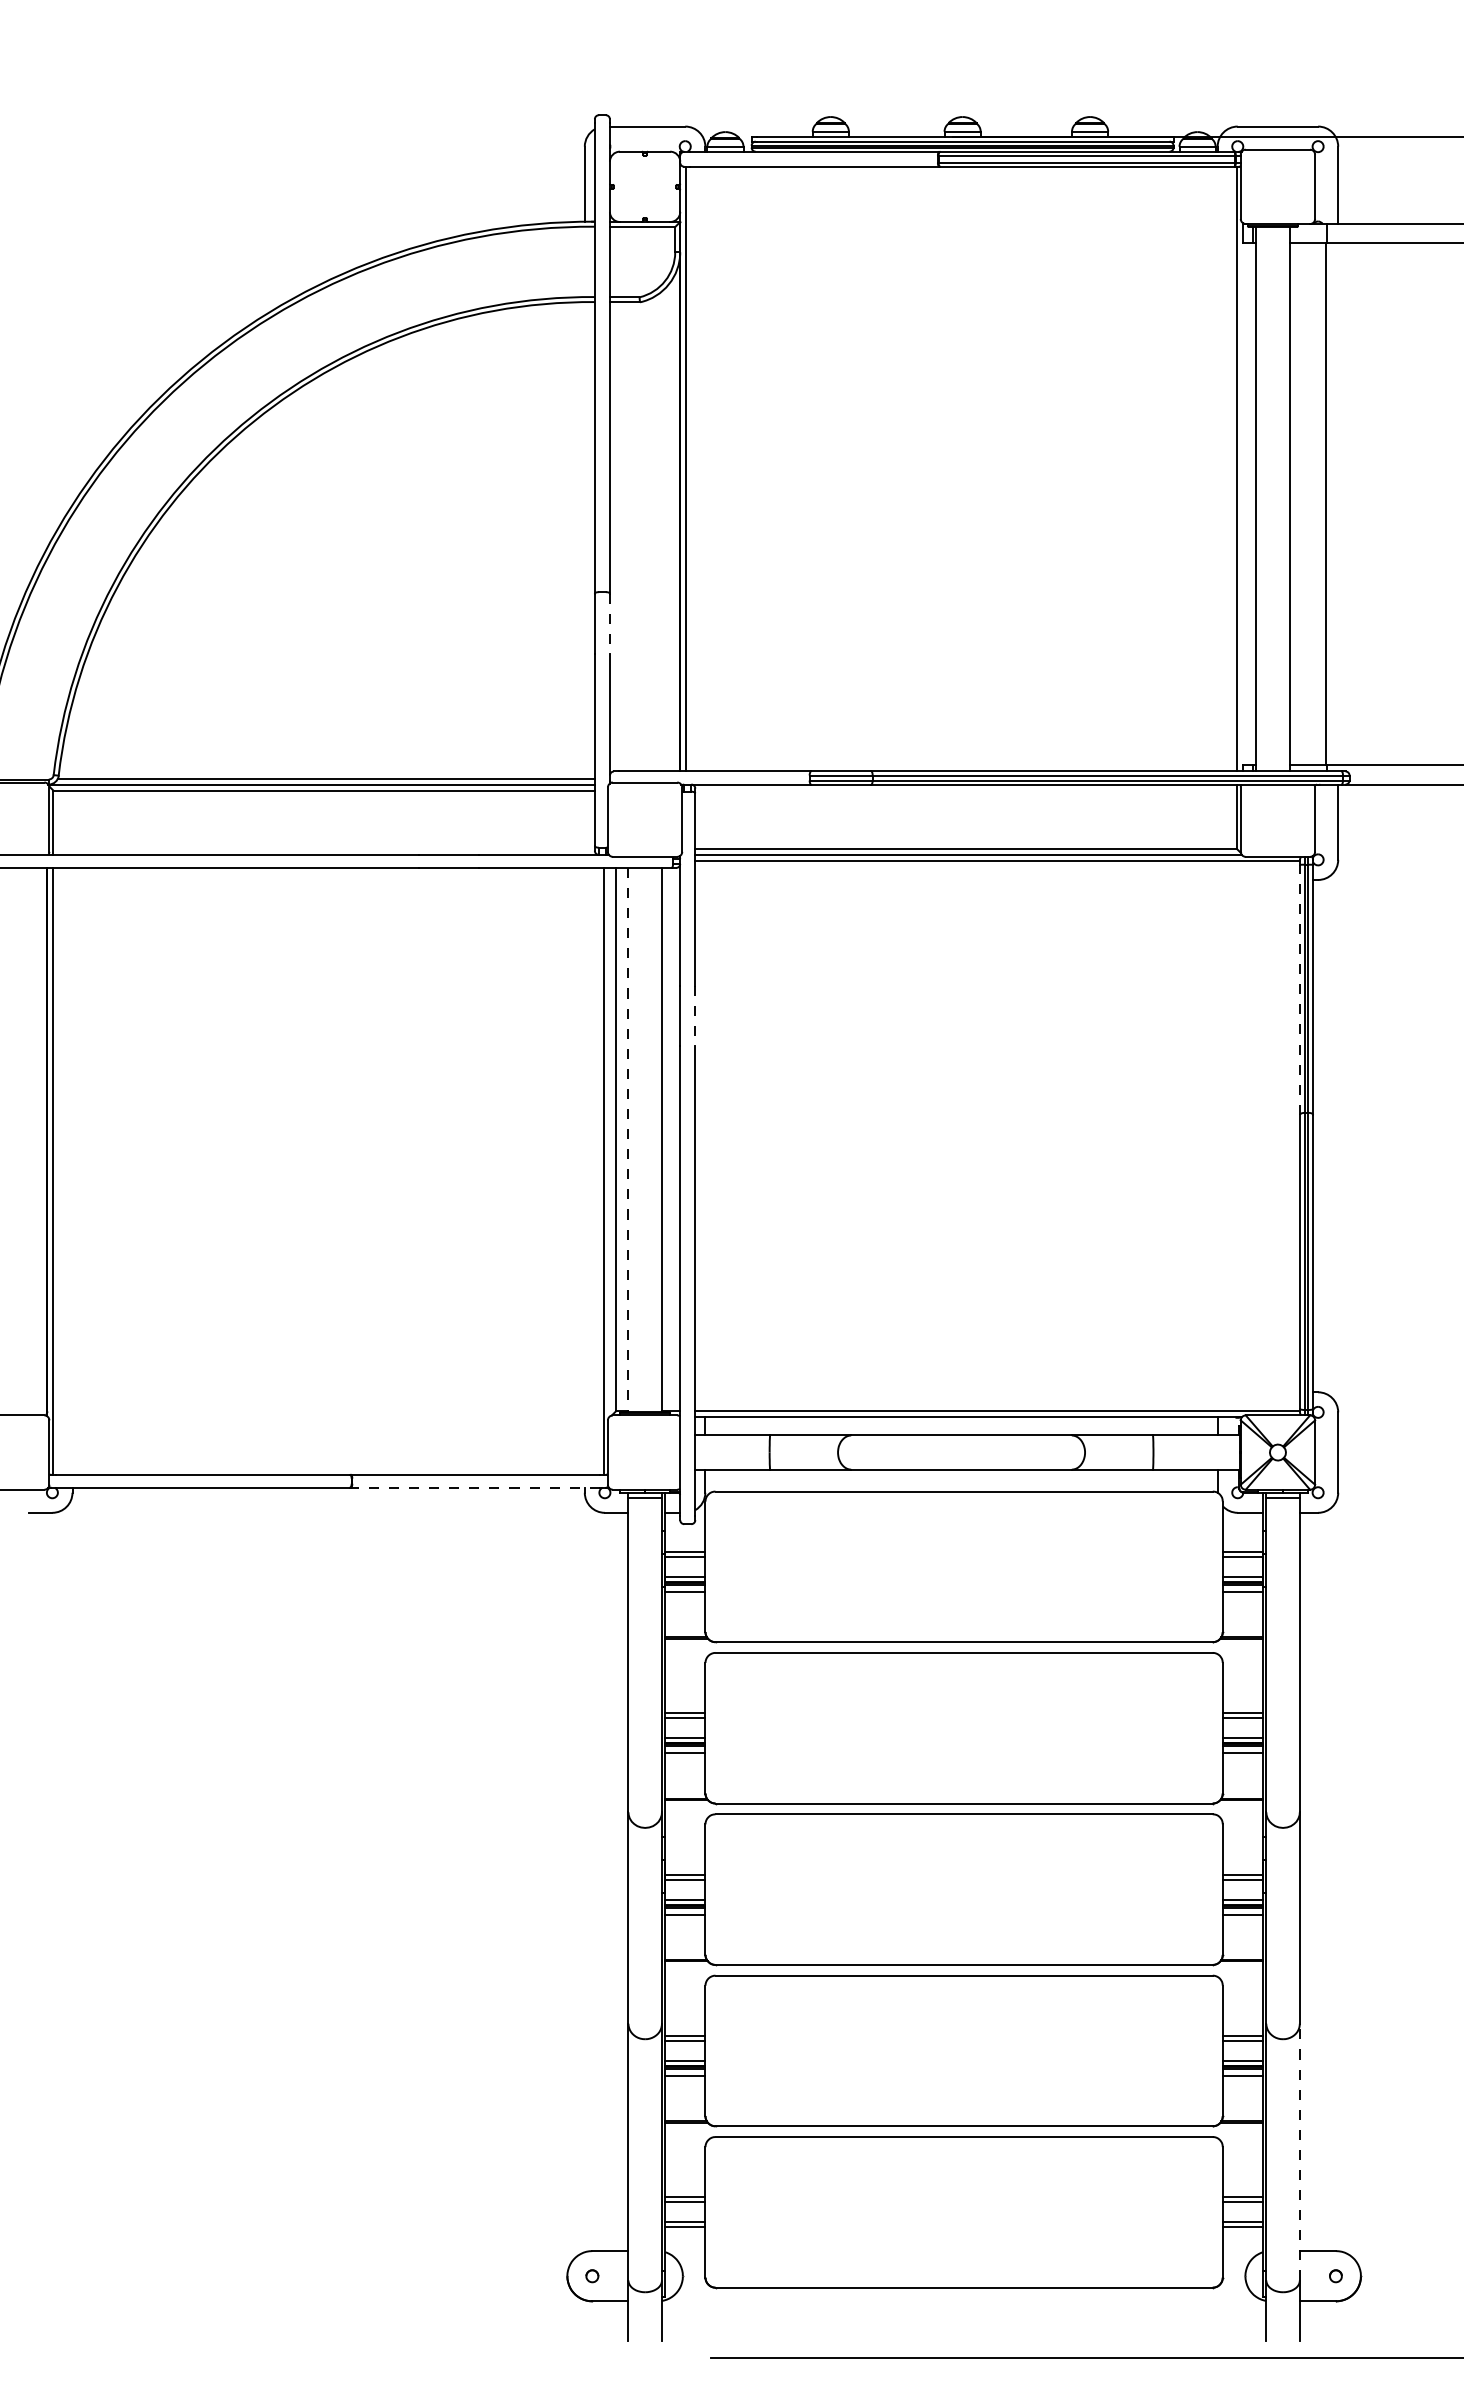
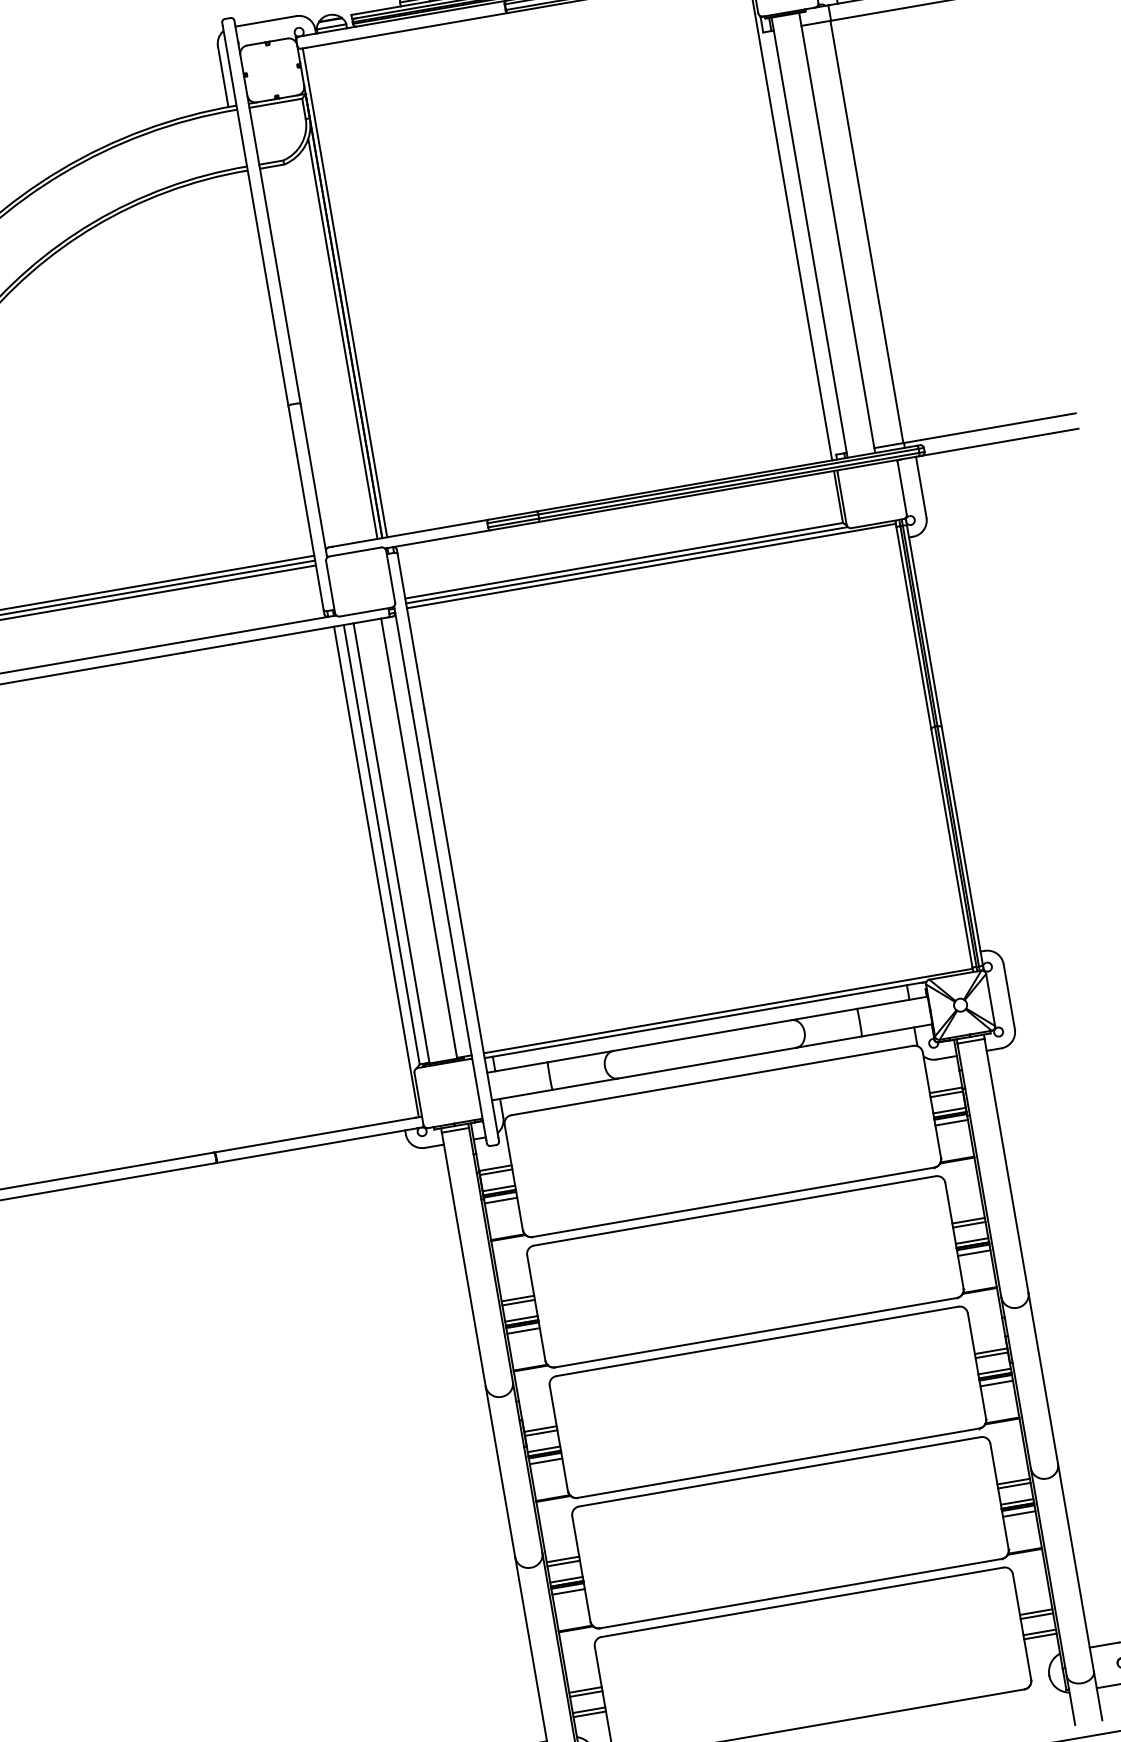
line: (674, 523) -> (343, 338), added
line: (609, 624) -> (304, 429), dashed -> solid
line: (1300, 989) -> (914, 627), dashed -> solid
line: (695, 1016) -> (428, 734), dashed -> solid
line: (628, 1140) -> (392, 843), dashed -> solid
line: (474, 1487) -> (316, 1145), dashed -> solid
line: (1299, 2151) -> (1075, 1567), dashed -> solid

